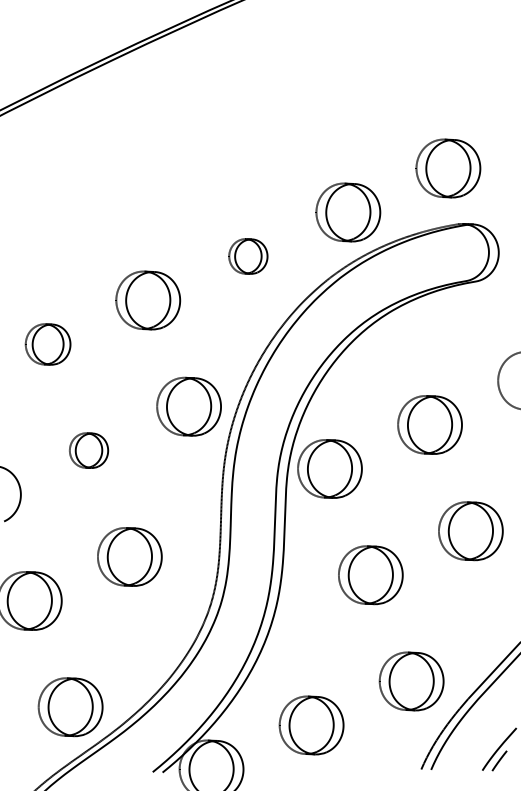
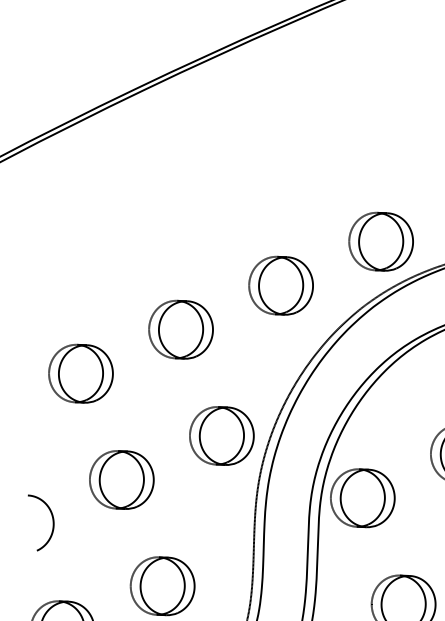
part: (248, 256) -> (281, 285), size x1.67
part: (47, 344) -> (80, 373), size x1.43
part: (88, 450) -> (121, 479), size x1.67

